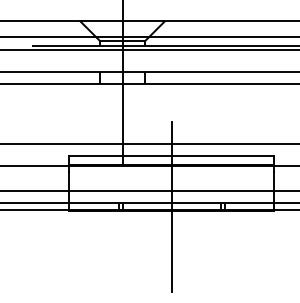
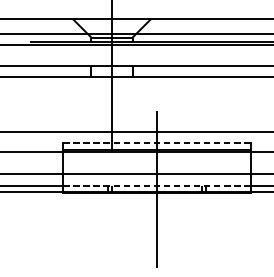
line: (171, 156) -> (156, 143), solid -> dashed
line: (171, 203) -> (156, 186), solid -> dashed

